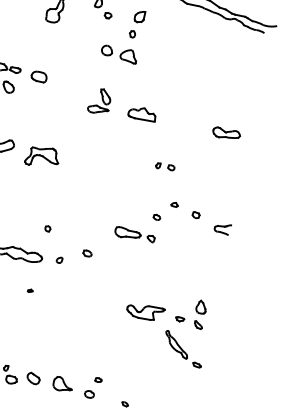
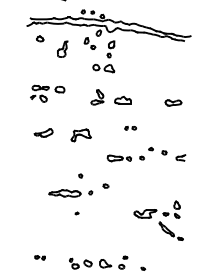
part: (41, 157) -> (80, 135), moved
part: (164, 167) -> (130, 128), moved
part: (133, 234) -> (118, 158), moved

